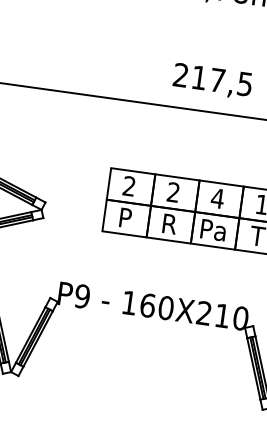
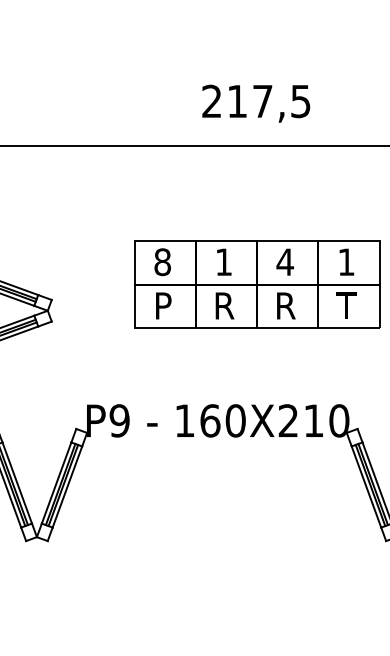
text: (129, 186) -> (162, 262), 2 -> 8
text: (173, 191) -> (223, 261), 2 -> 1
text: (213, 229) -> (285, 305), Pa -> R

